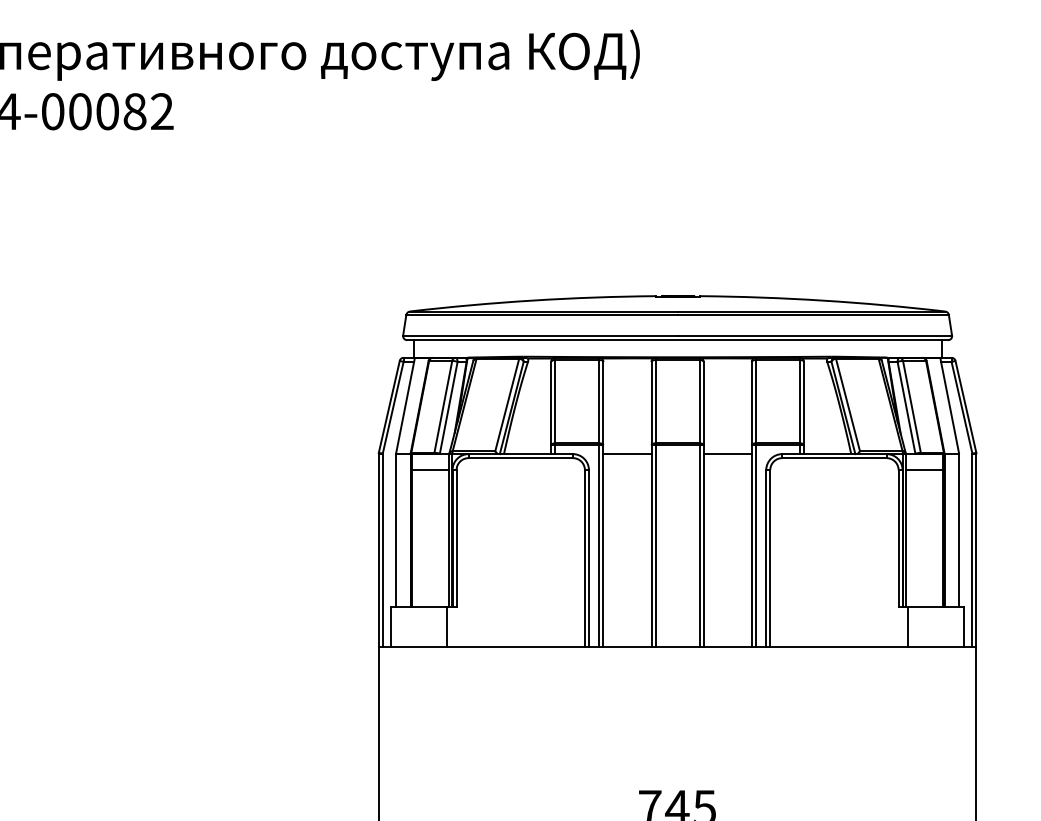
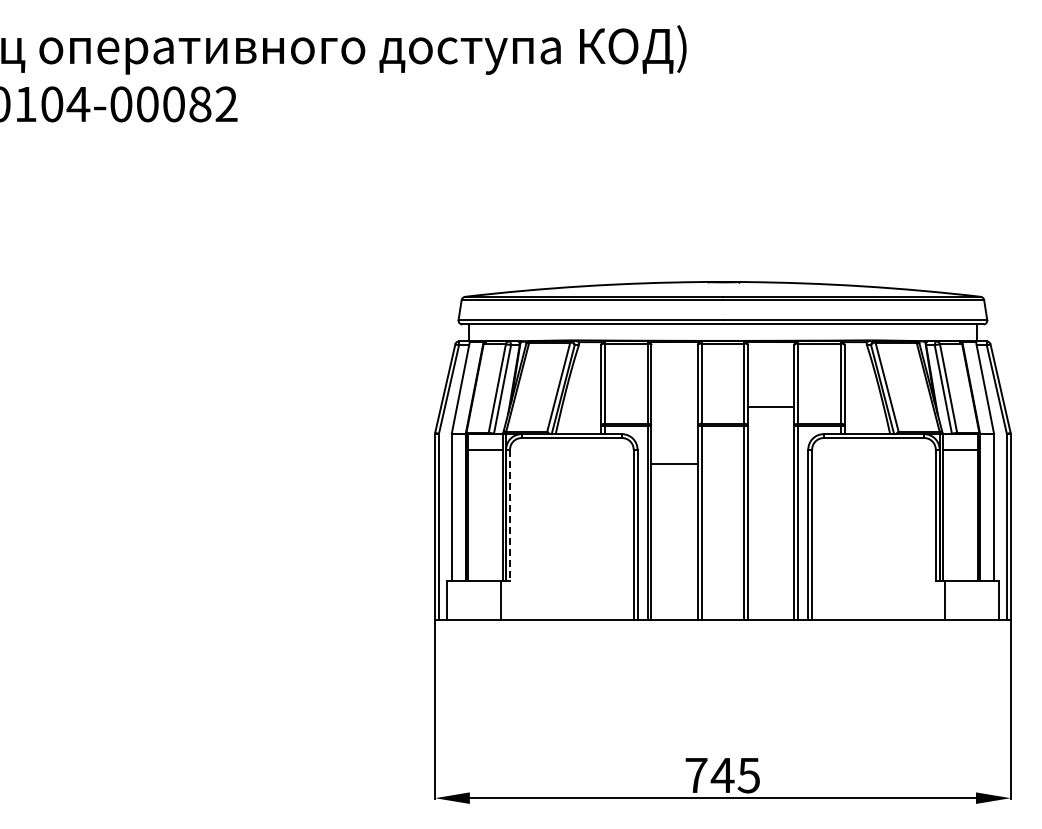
line: (627, 454) -> (674, 464), moved
line: (728, 454) -> (771, 407), moved
line: (457, 538) -> (510, 515), solid -> dashed

